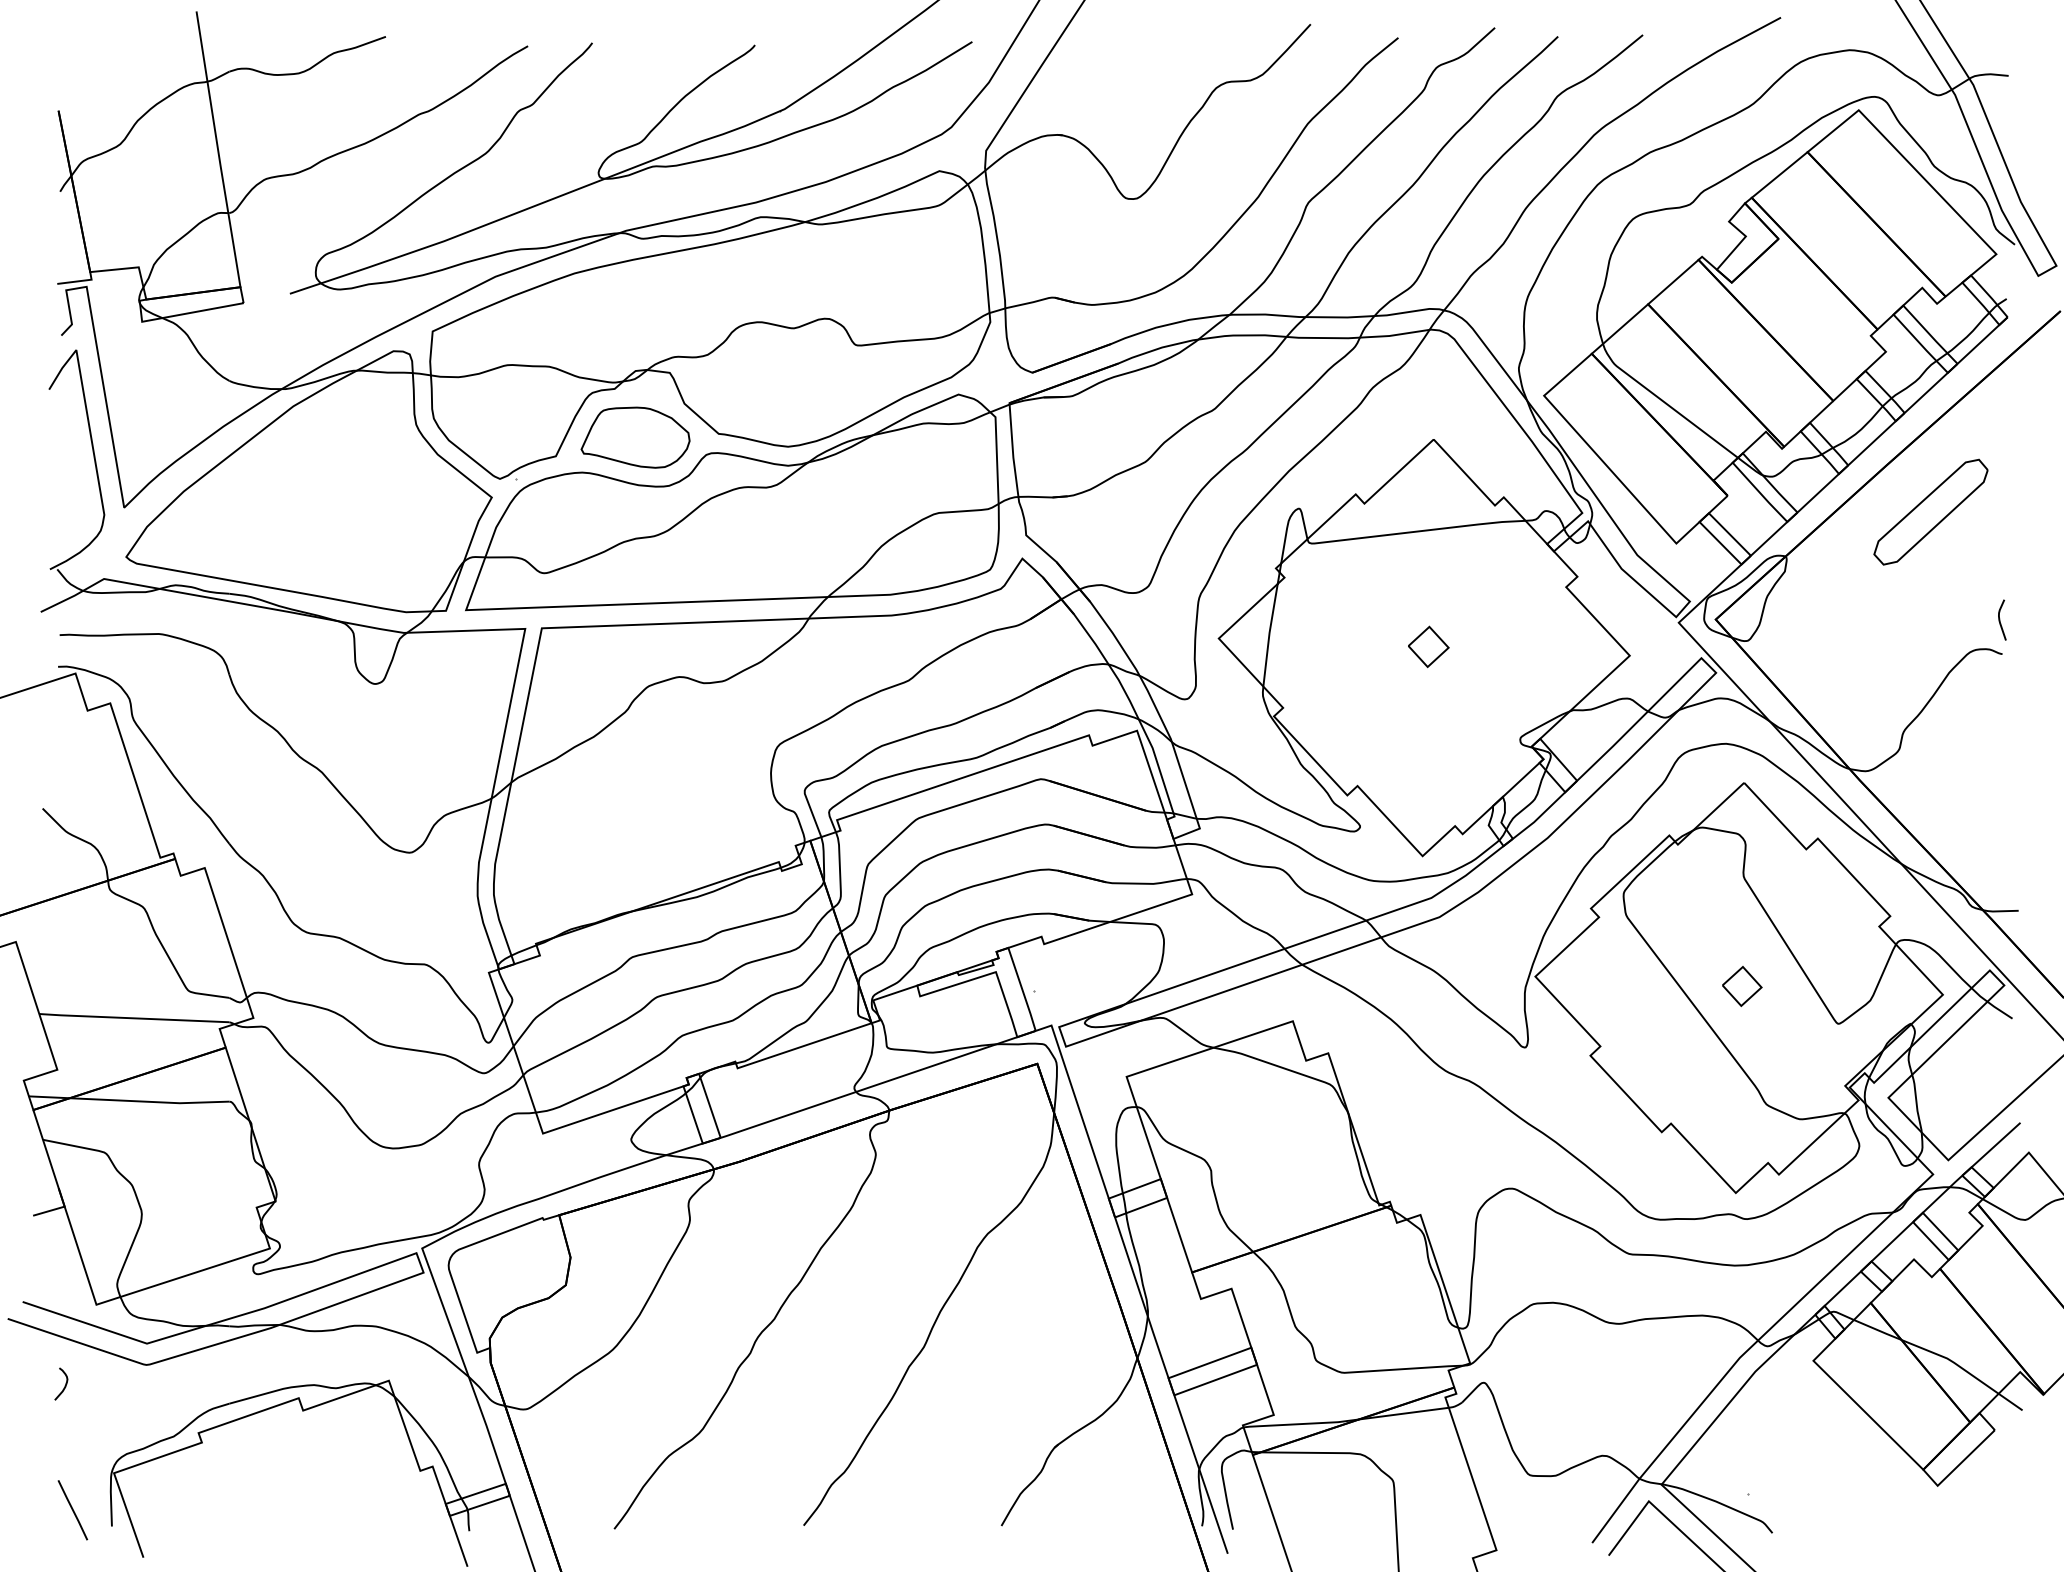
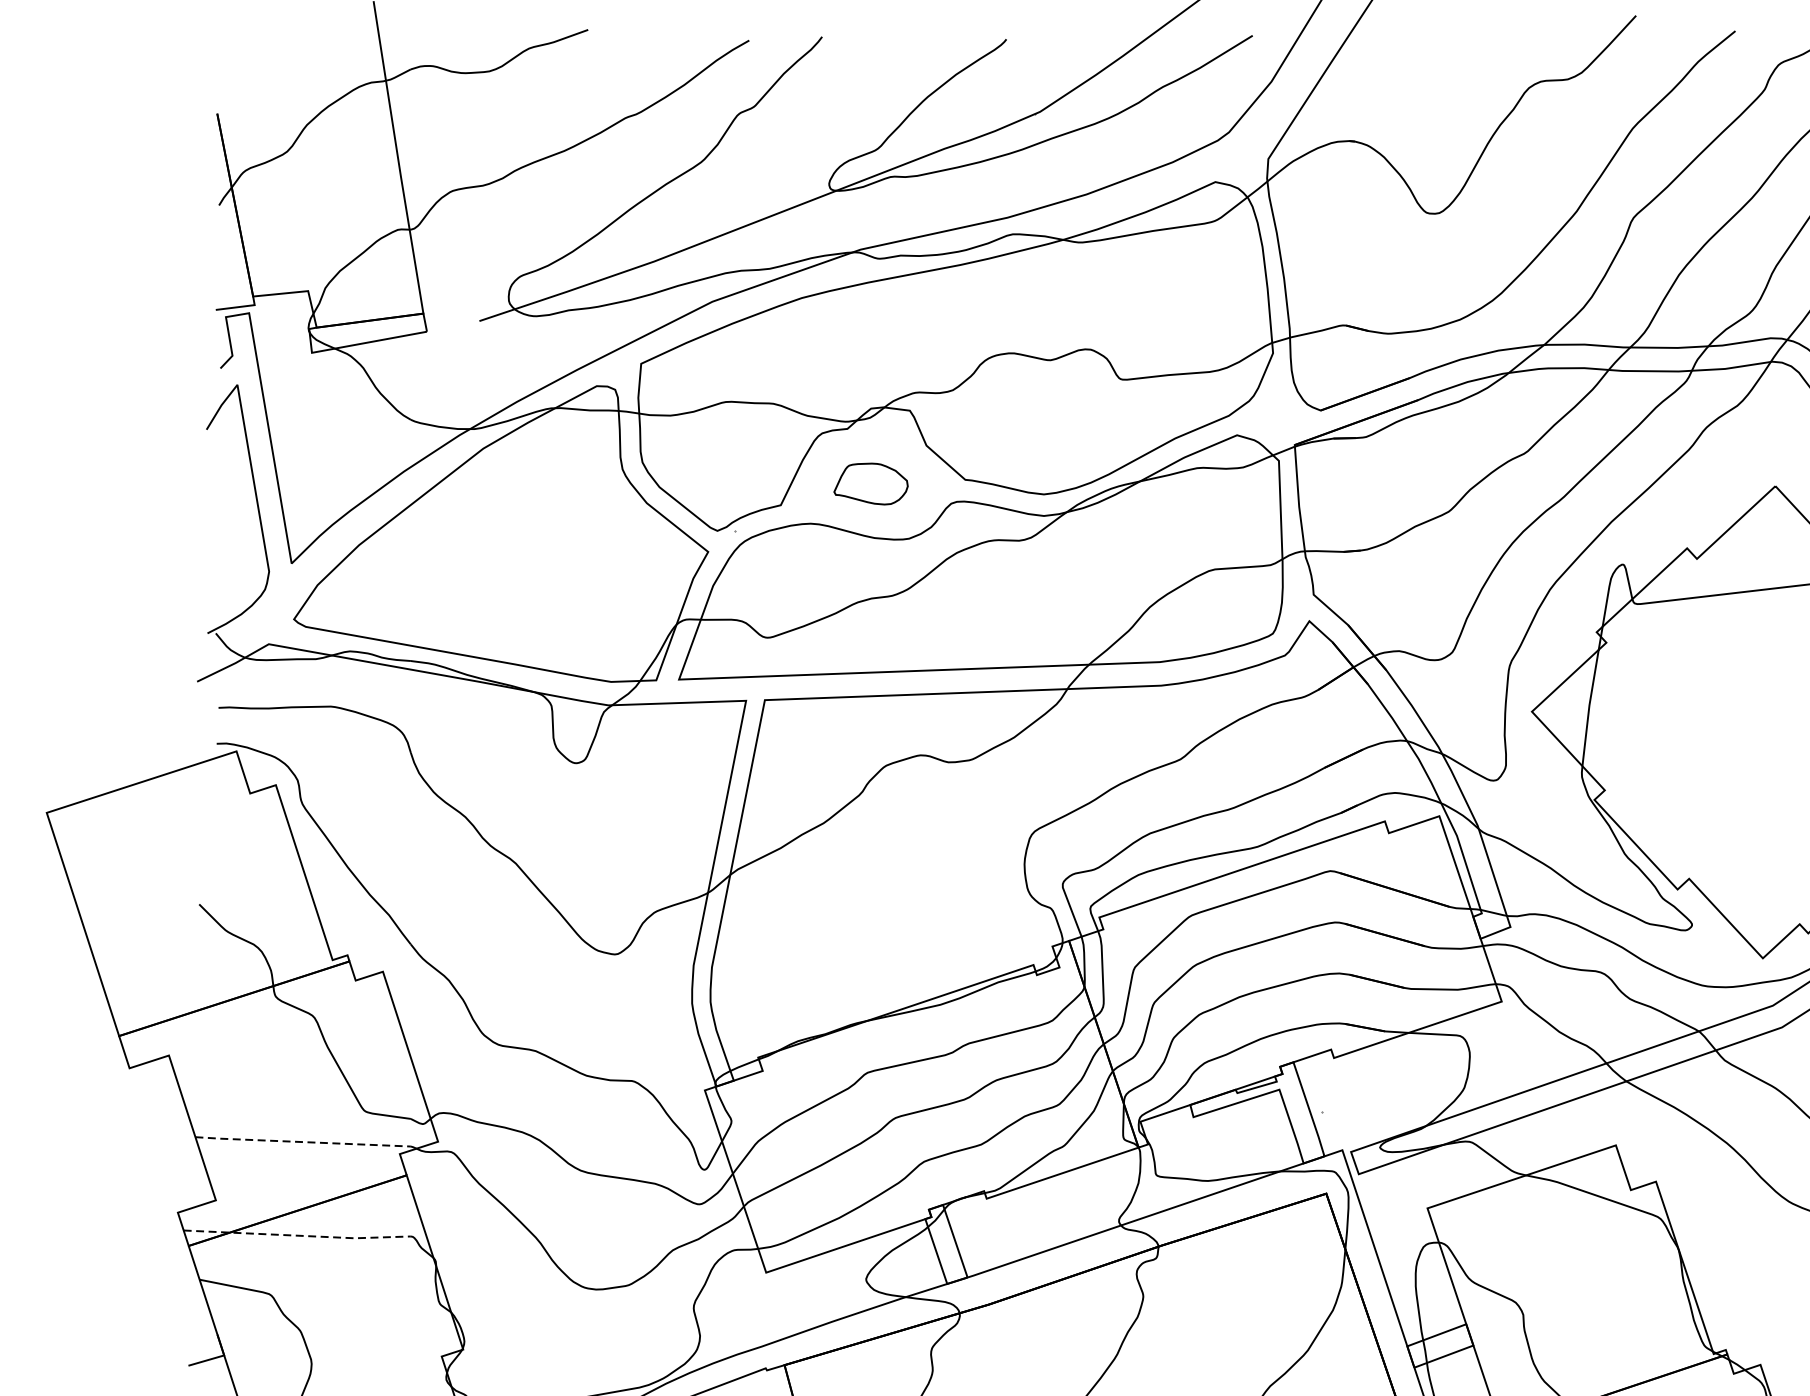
part: (635, 437) -> (871, 483), size x0.6
part: (1428, 646) -> (1769, 720), removed
line: (133, 1018) -> (302, 1142), solid -> dashed
line: (130, 1100) -> (298, 1235), solid -> dashed

